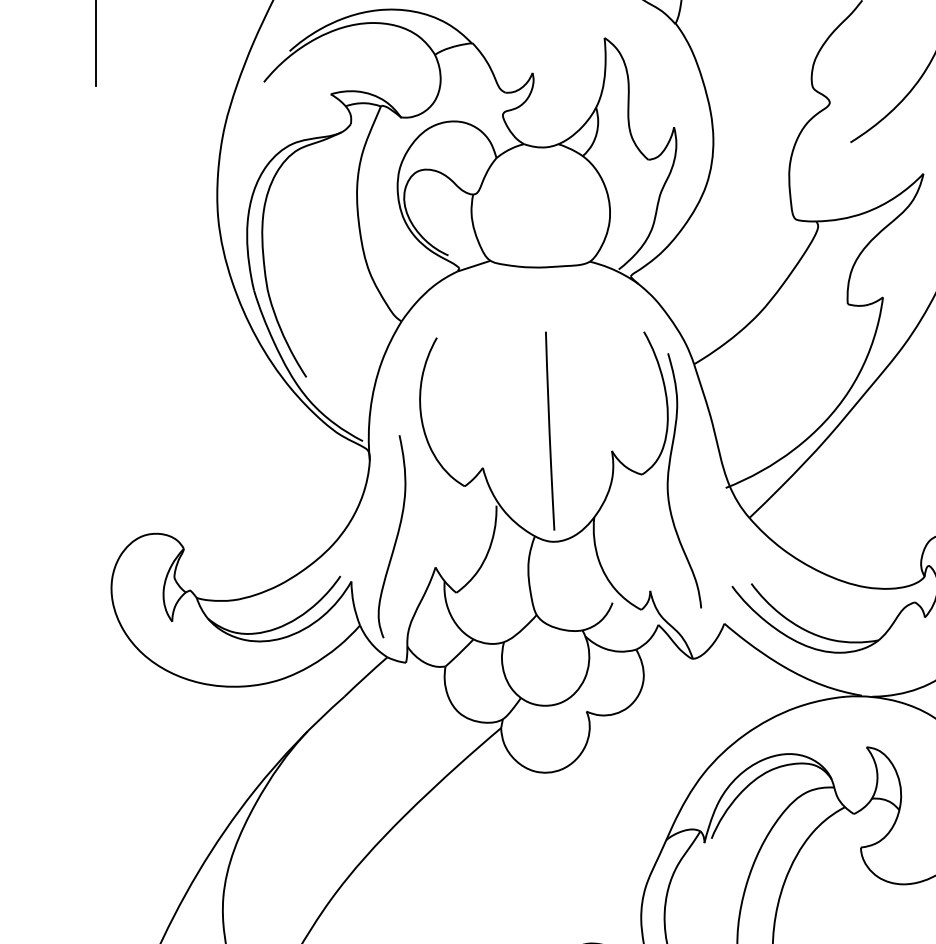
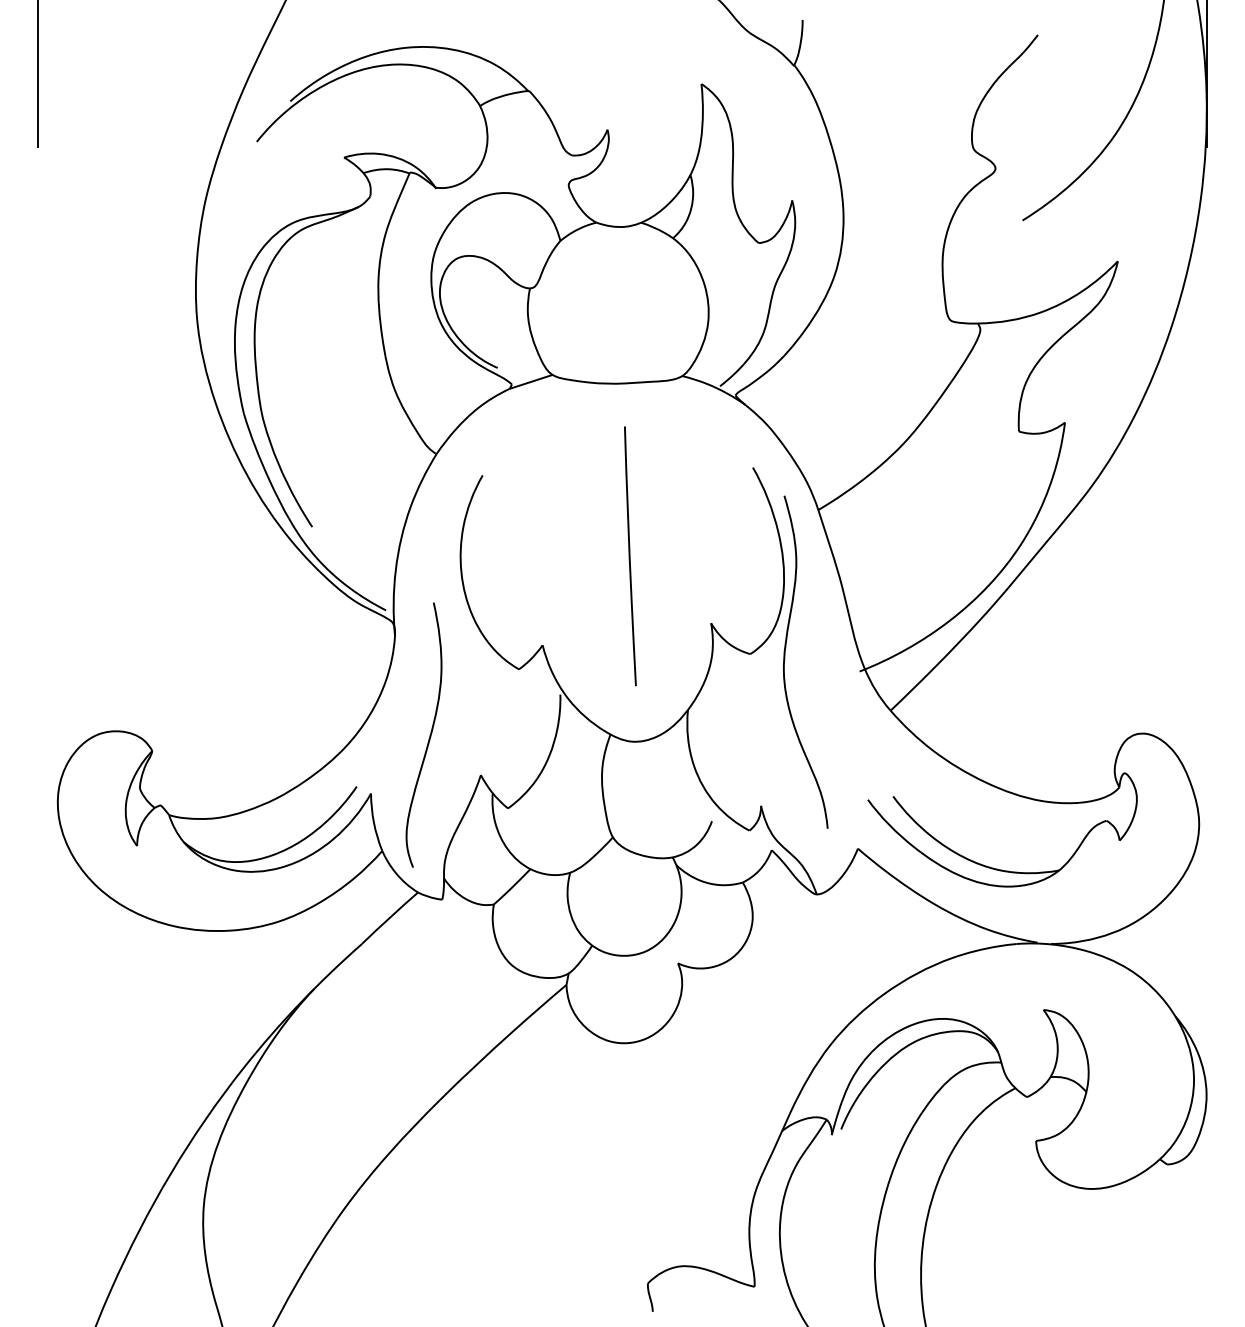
line: (550, 431) -> (630, 556), moved

